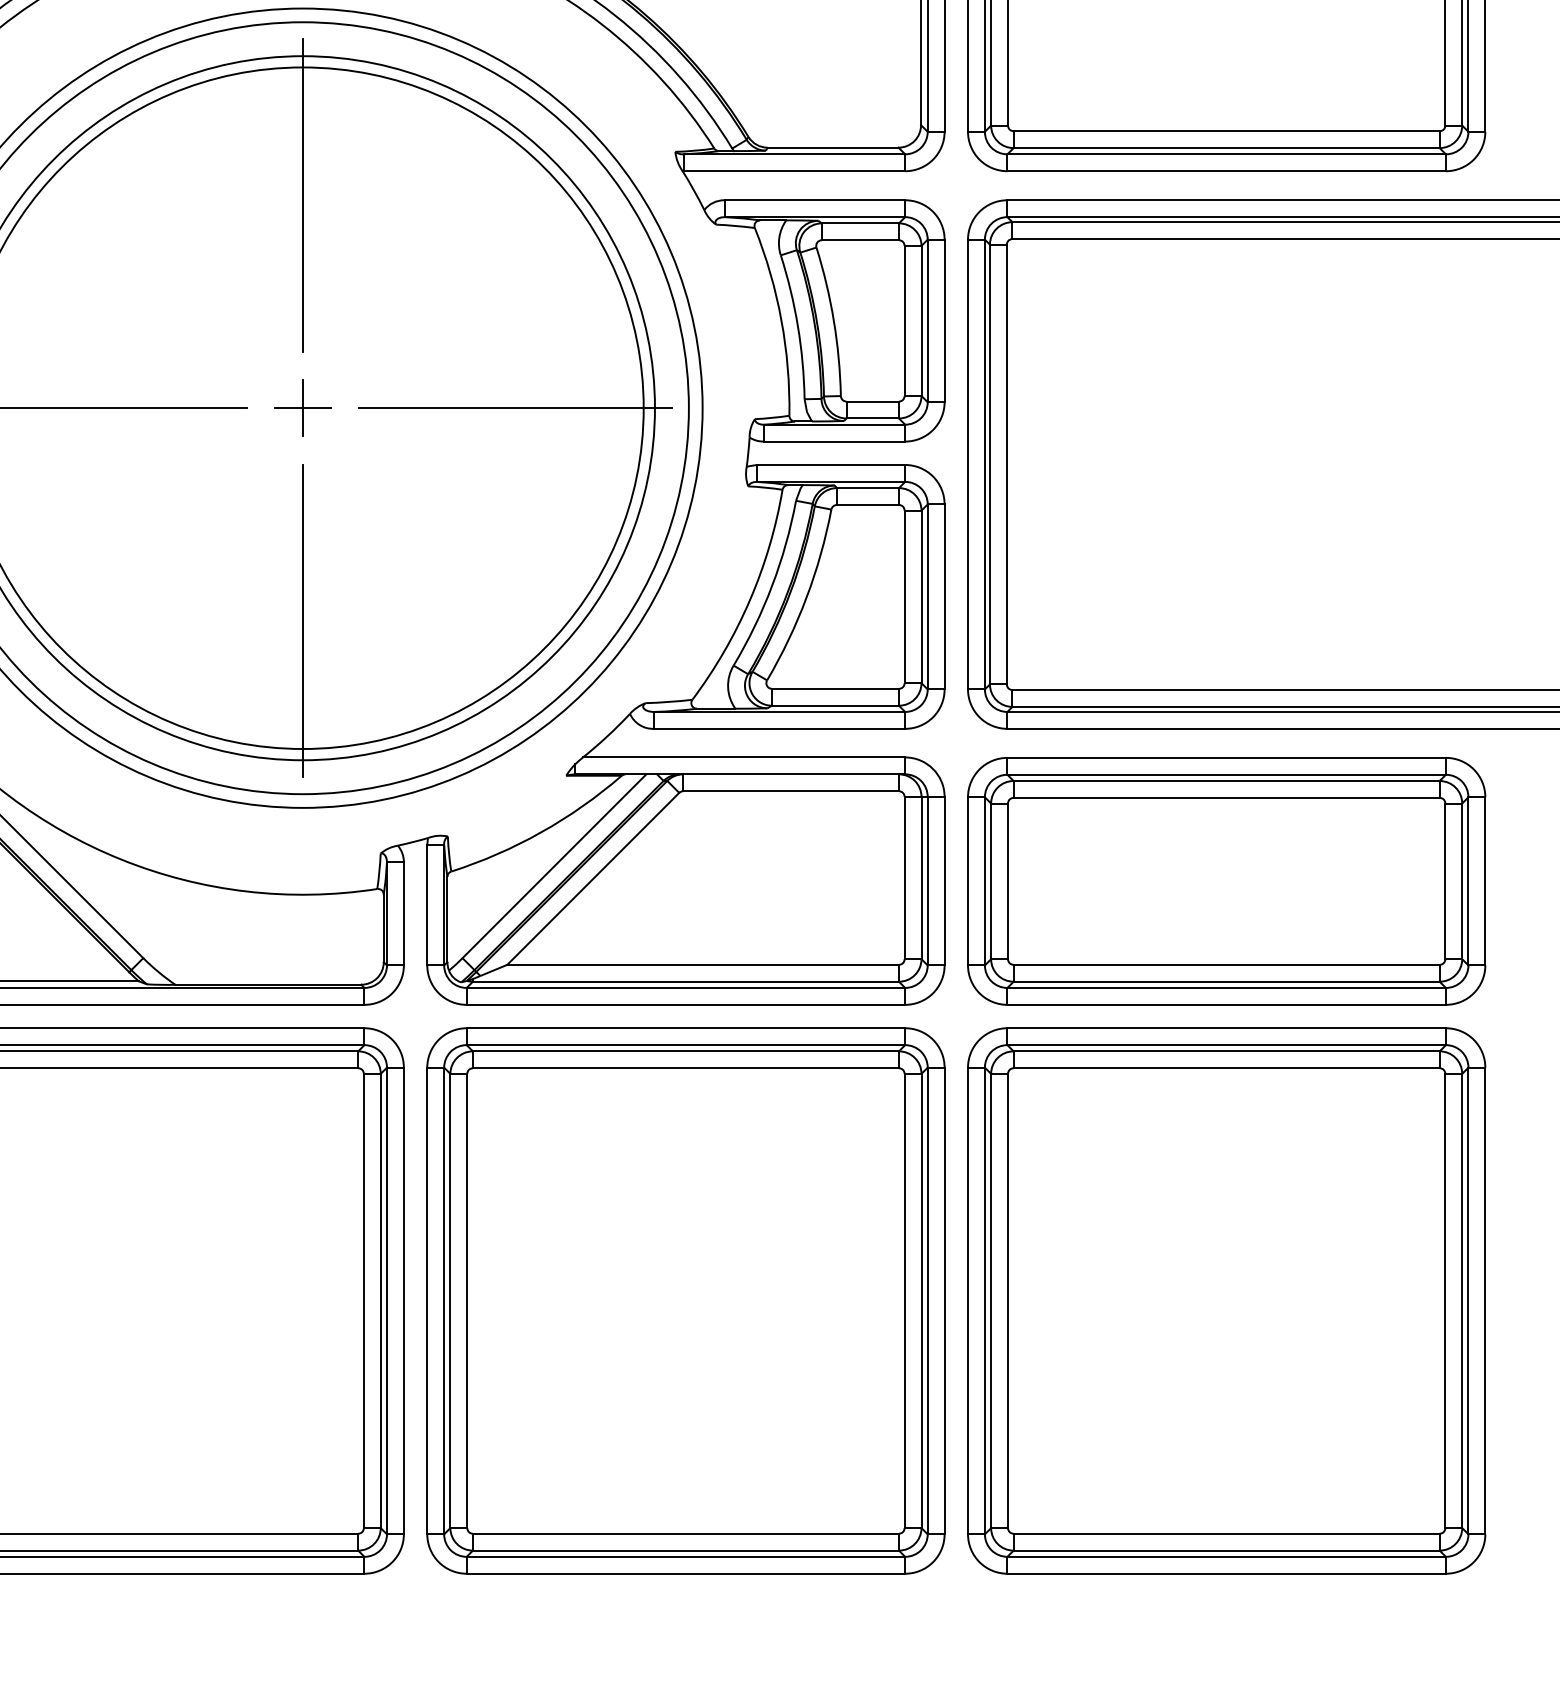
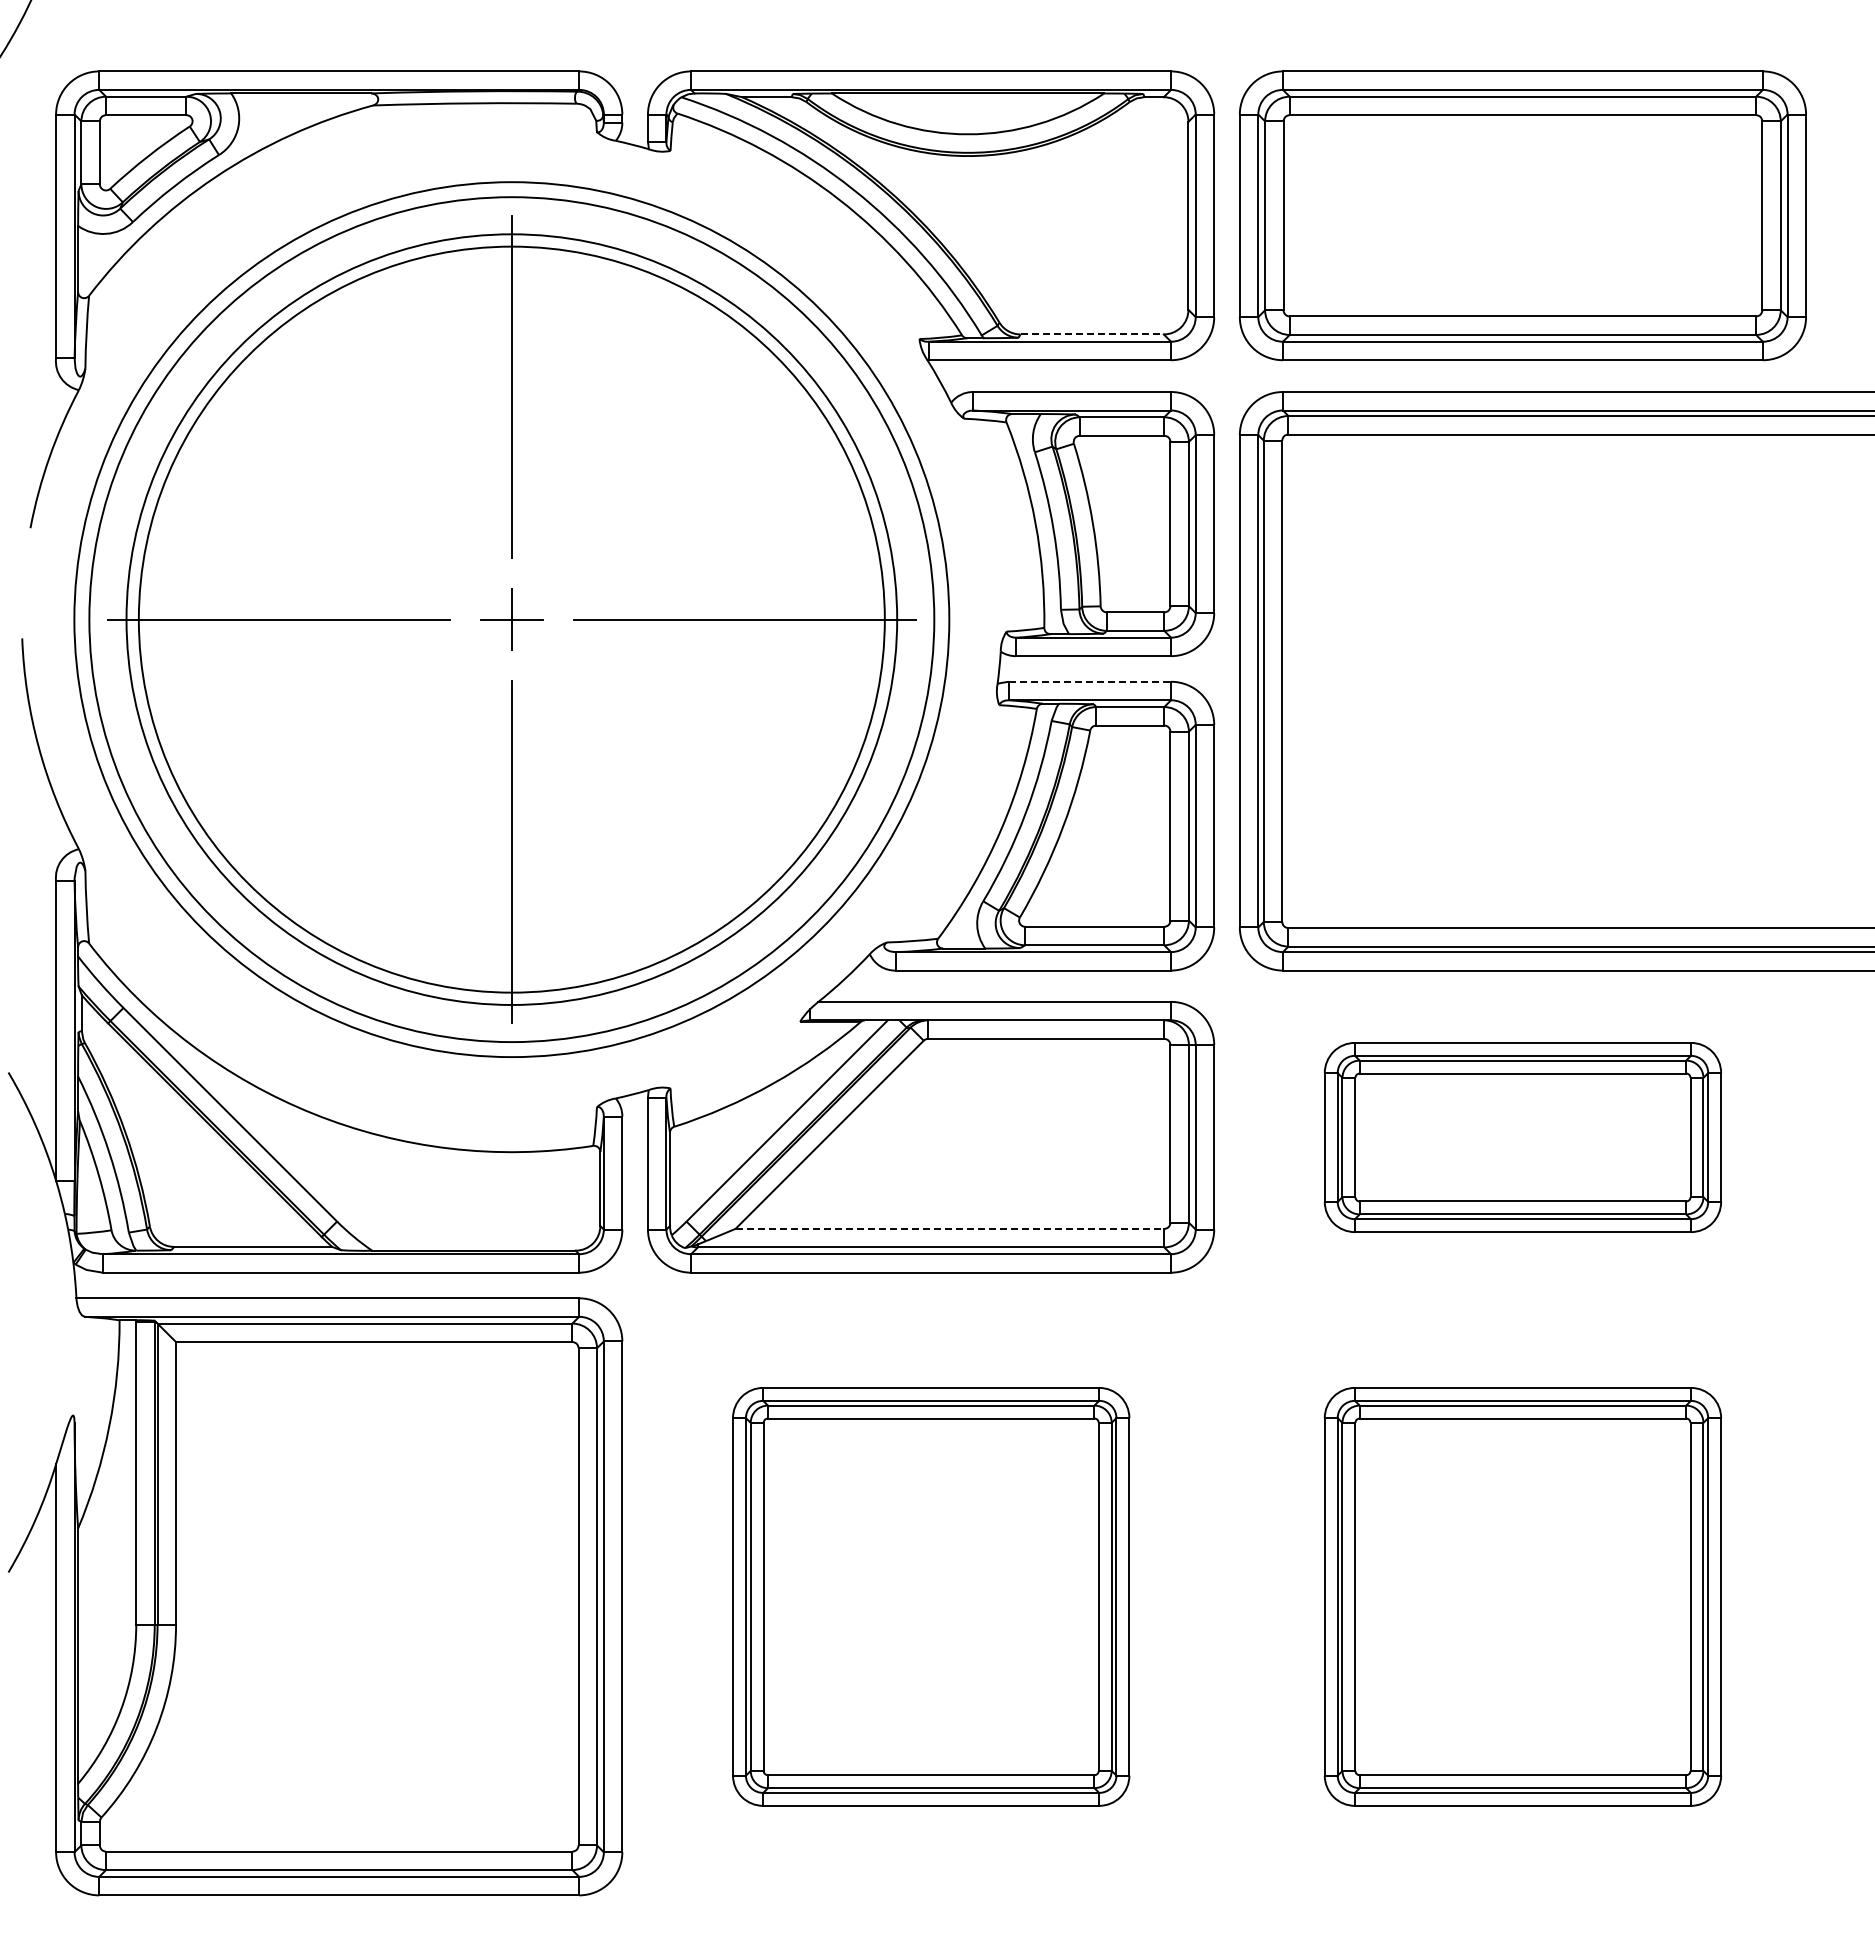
line: (833, 147) -> (1092, 334), solid -> dashed
line: (831, 464) -> (1090, 681), solid -> dashed
part: (1226, 881) -> (1522, 1137), size x0.7
line: (703, 964) -> (950, 1228), solid -> dashed
part: (686, 1300) -> (931, 1596), size x0.7
part: (1226, 1300) -> (1522, 1596), size x0.7

